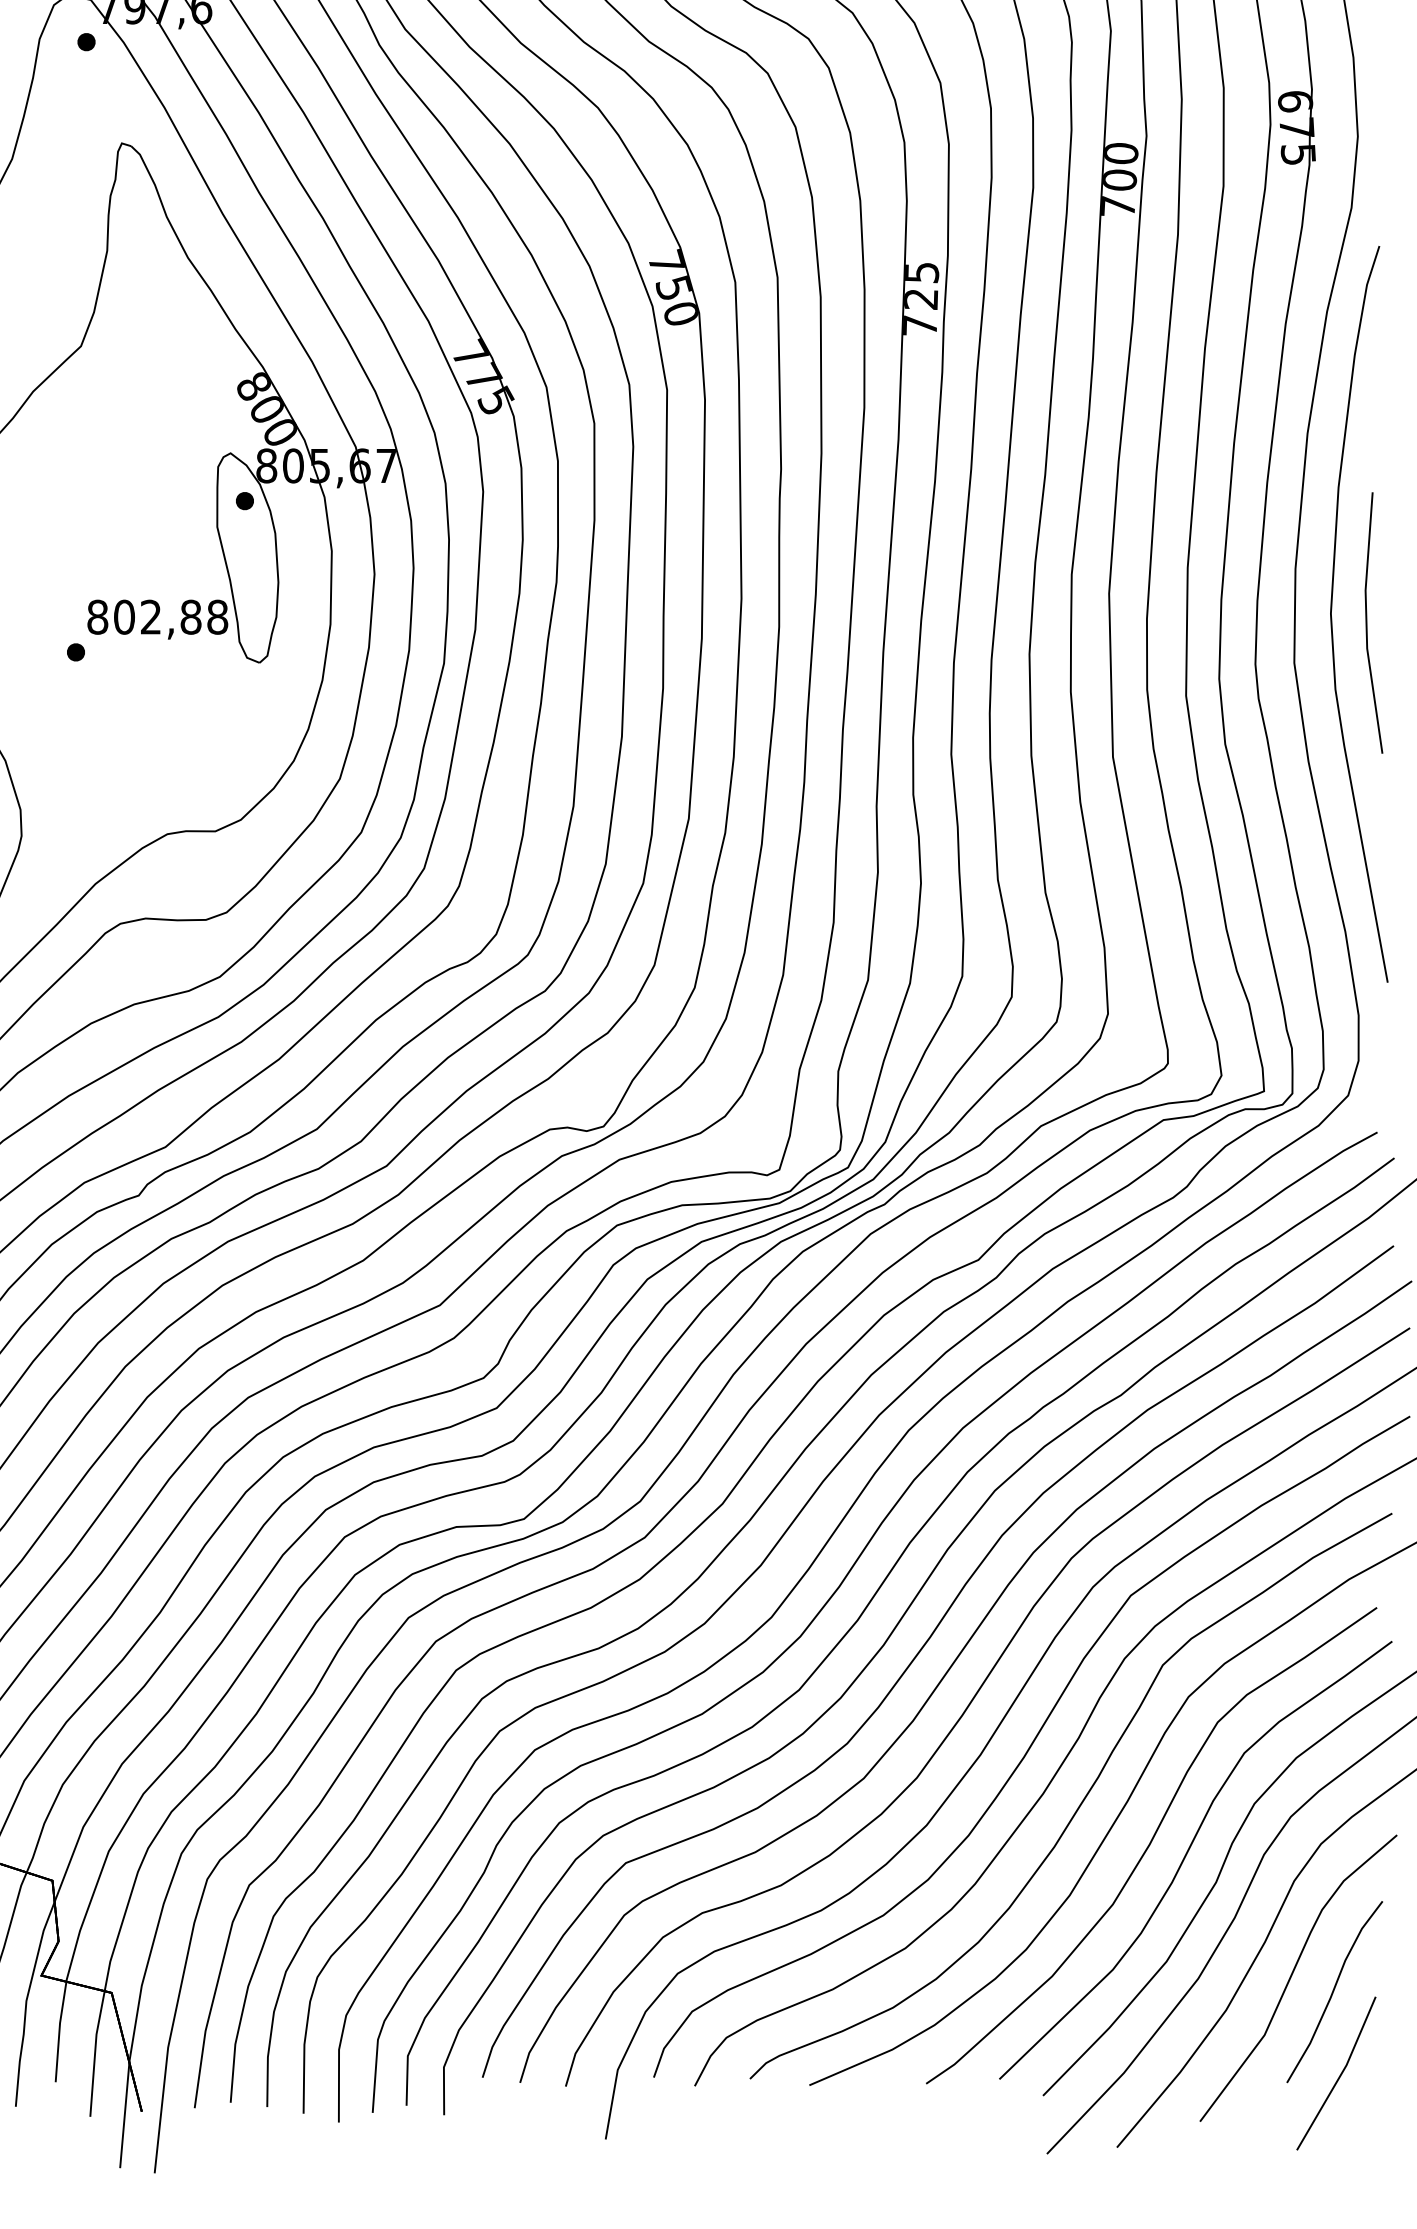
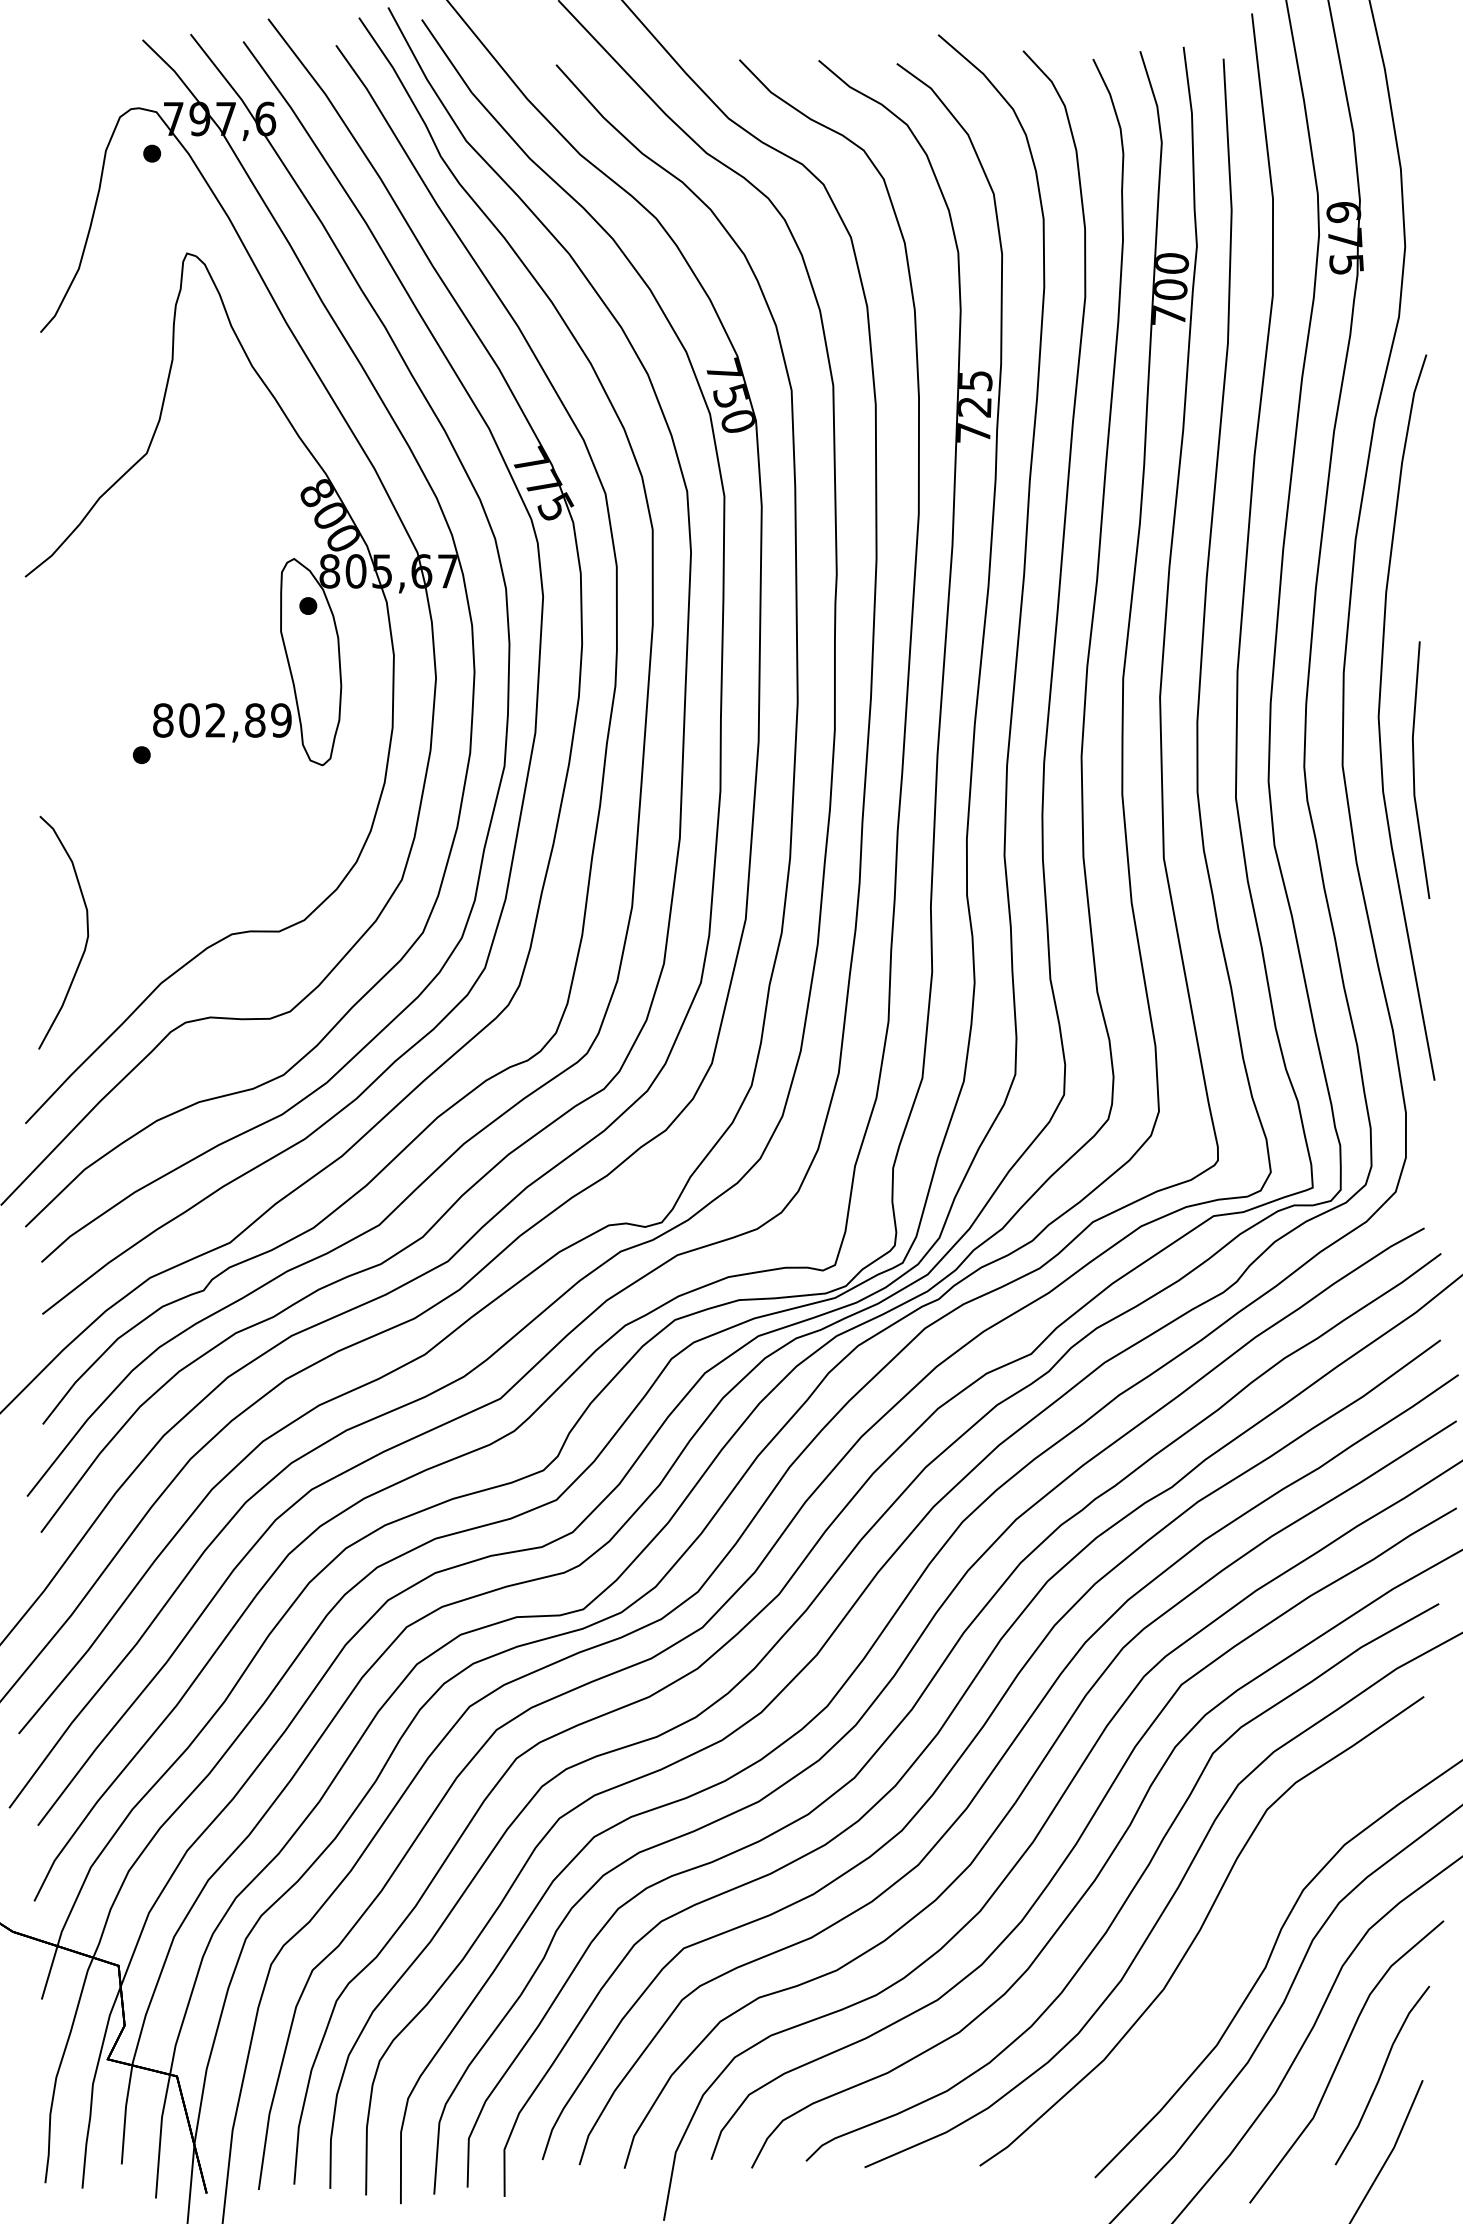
text: (217, 617) -> (281, 720), 802,88 -> 802,89
line: (1367, 622) -> (1414, 769), moved
part: (1186, 1856) -> (1236, 1941), removed

